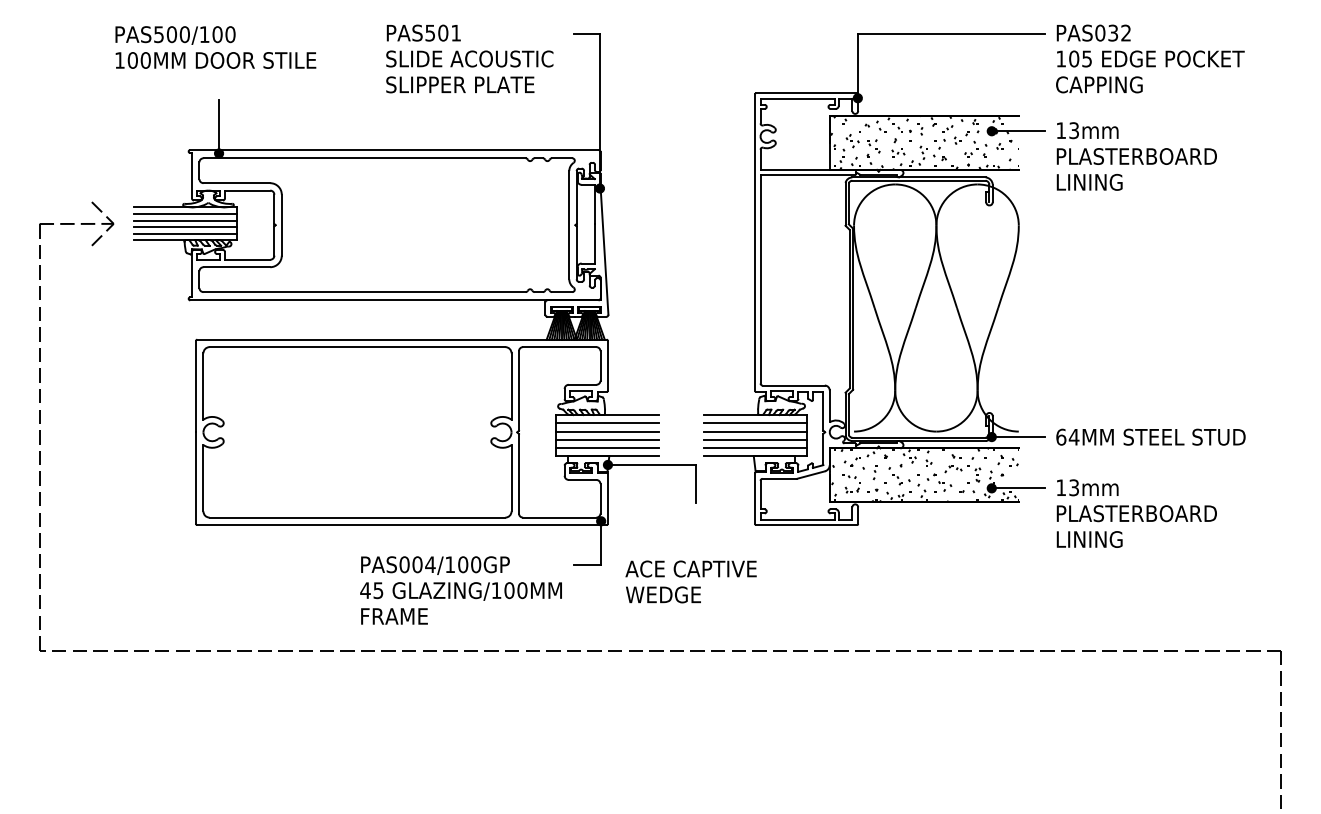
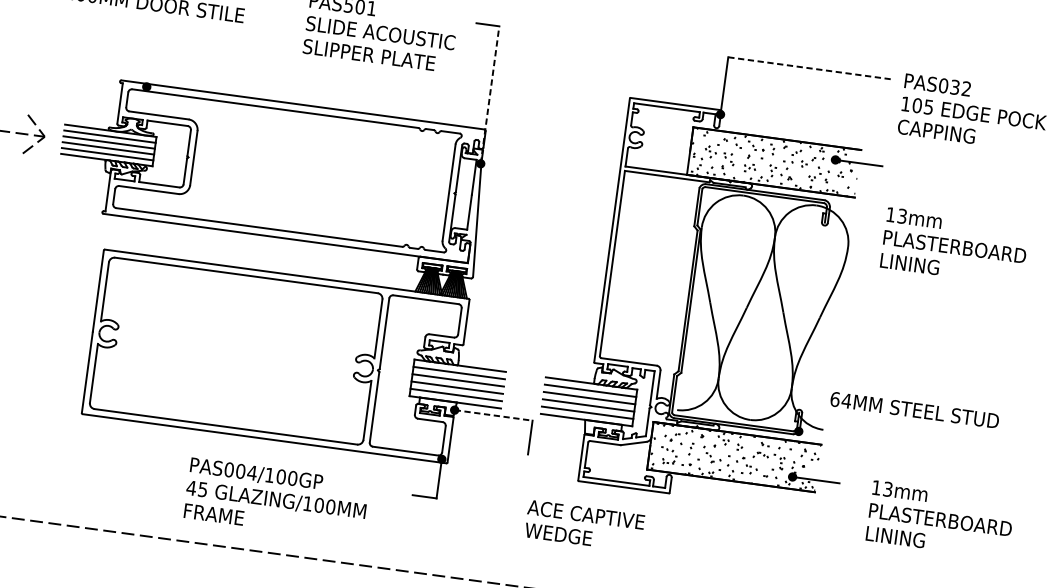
line: (951, 33) -> (811, 68), solid -> dashed
line: (599, 110) -> (489, 94), solid -> dashed
line: (219, 126) -> (150, 63), removed
text: (1136, 156) -> (954, 246), moved
text: (1150, 436) -> (914, 409), moved
line: (1017, 437) -> (821, 434), removed
line: (651, 464) -> (493, 414), solid -> dashed
text: (1136, 513) -> (940, 519), moved
text: (690, 581) -> (584, 525), moved
text: (460, 590) -> (275, 499), moved

